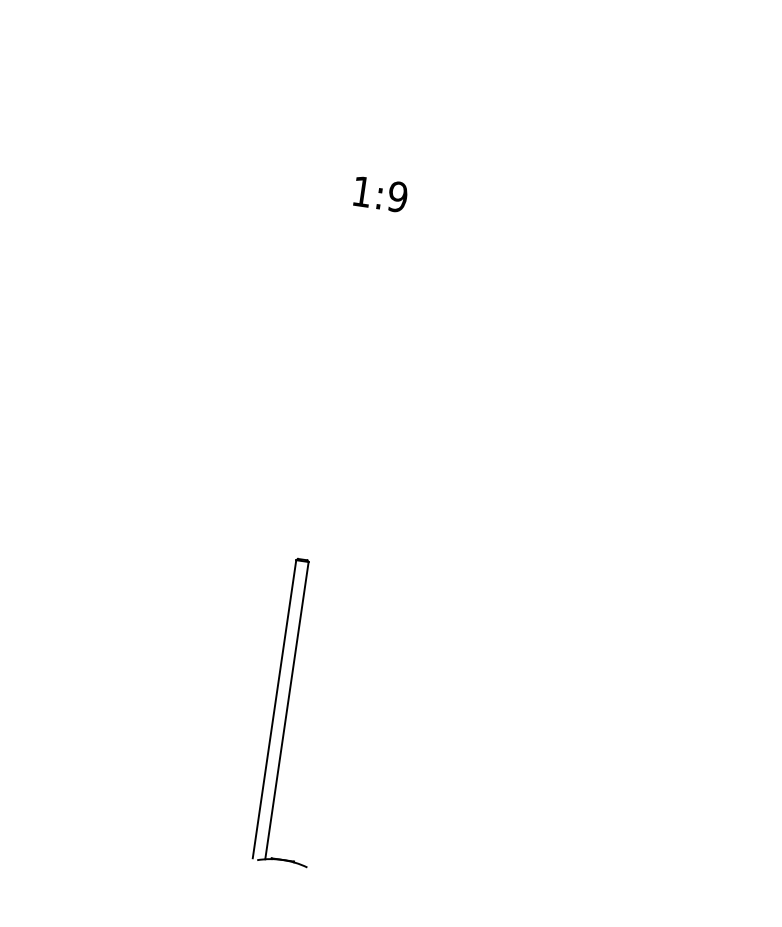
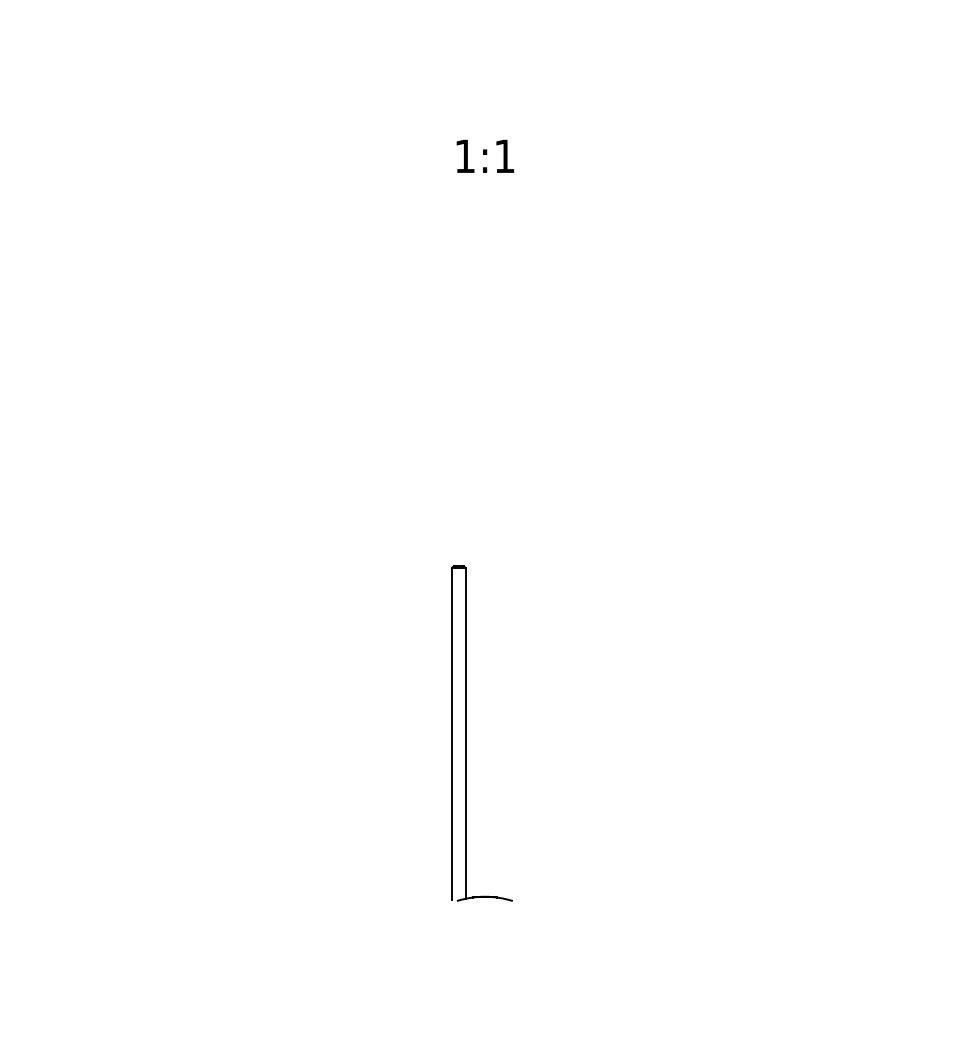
text: (397, 197) -> (504, 156), 1:9 -> 1:1

